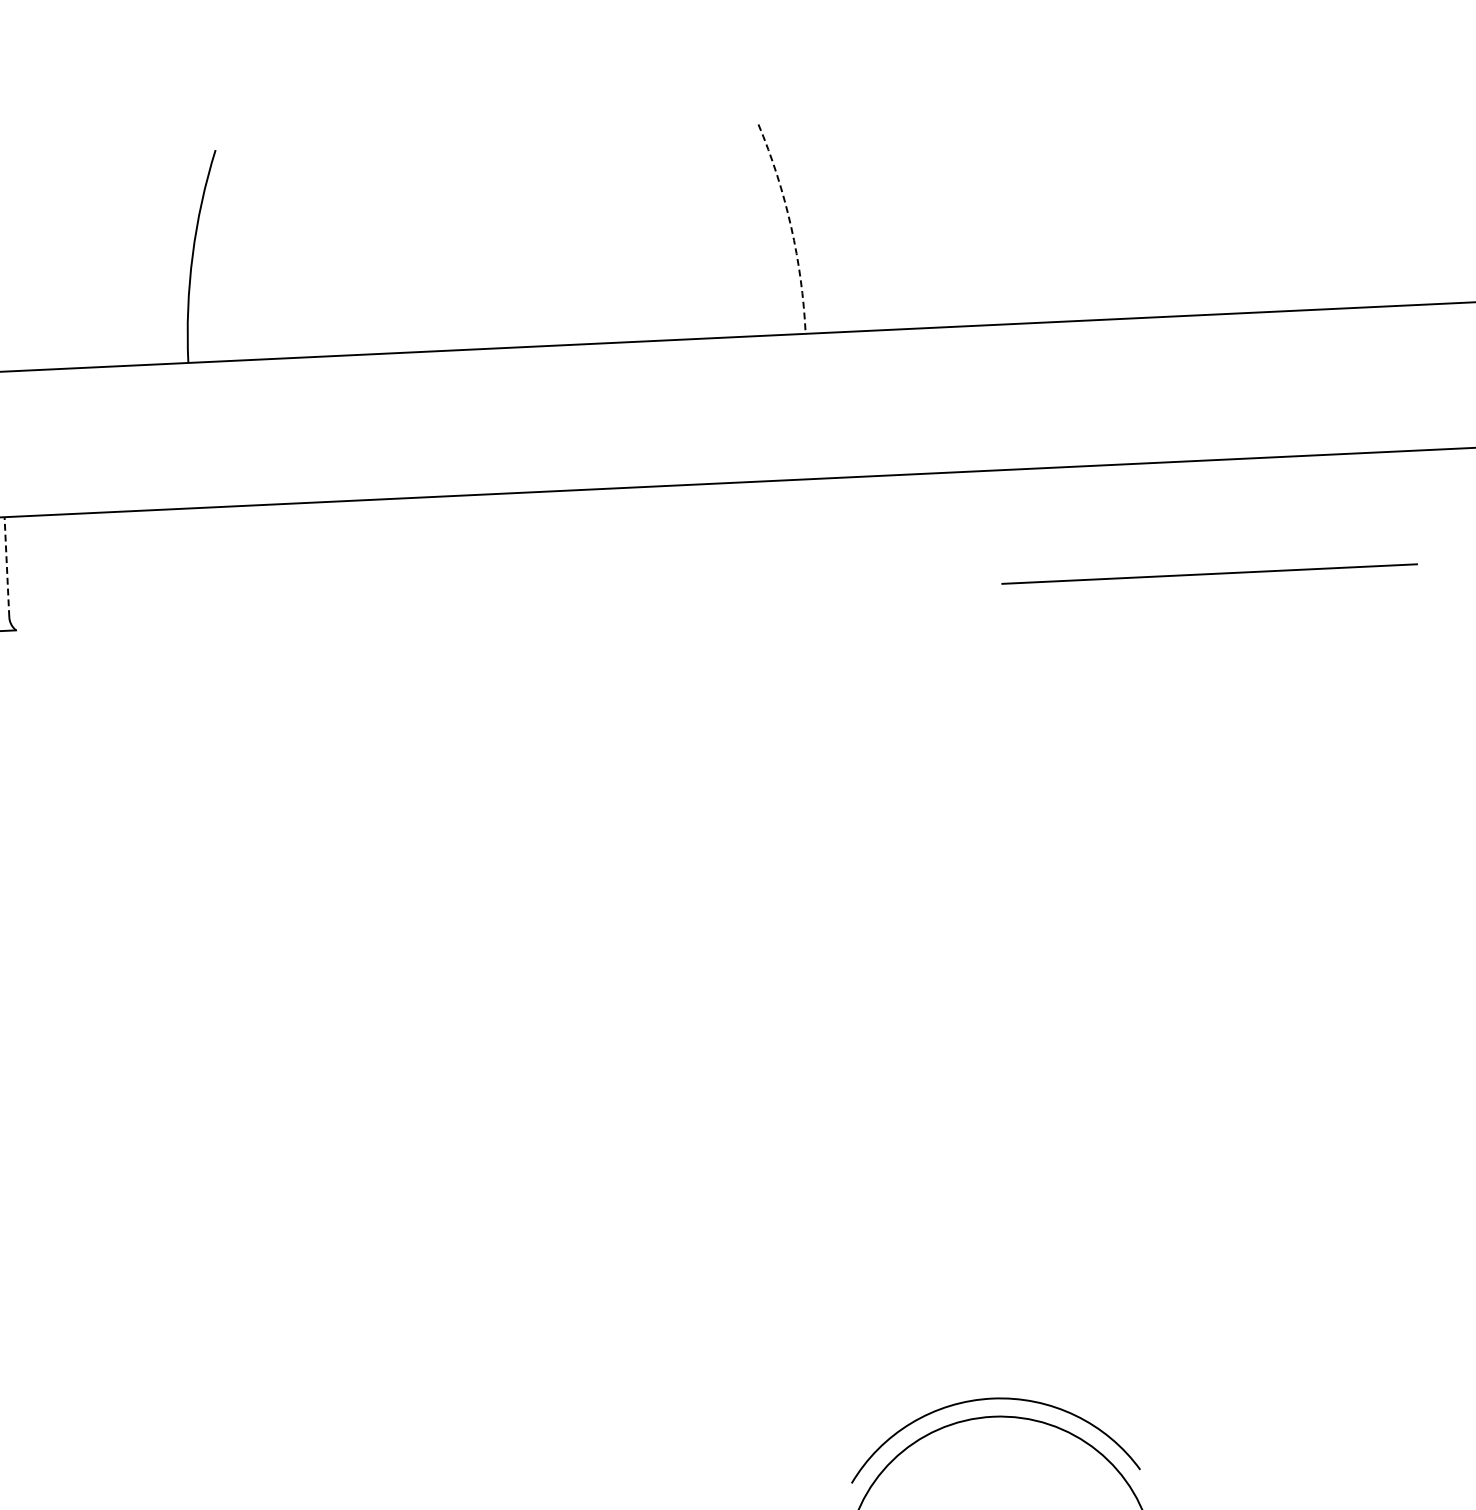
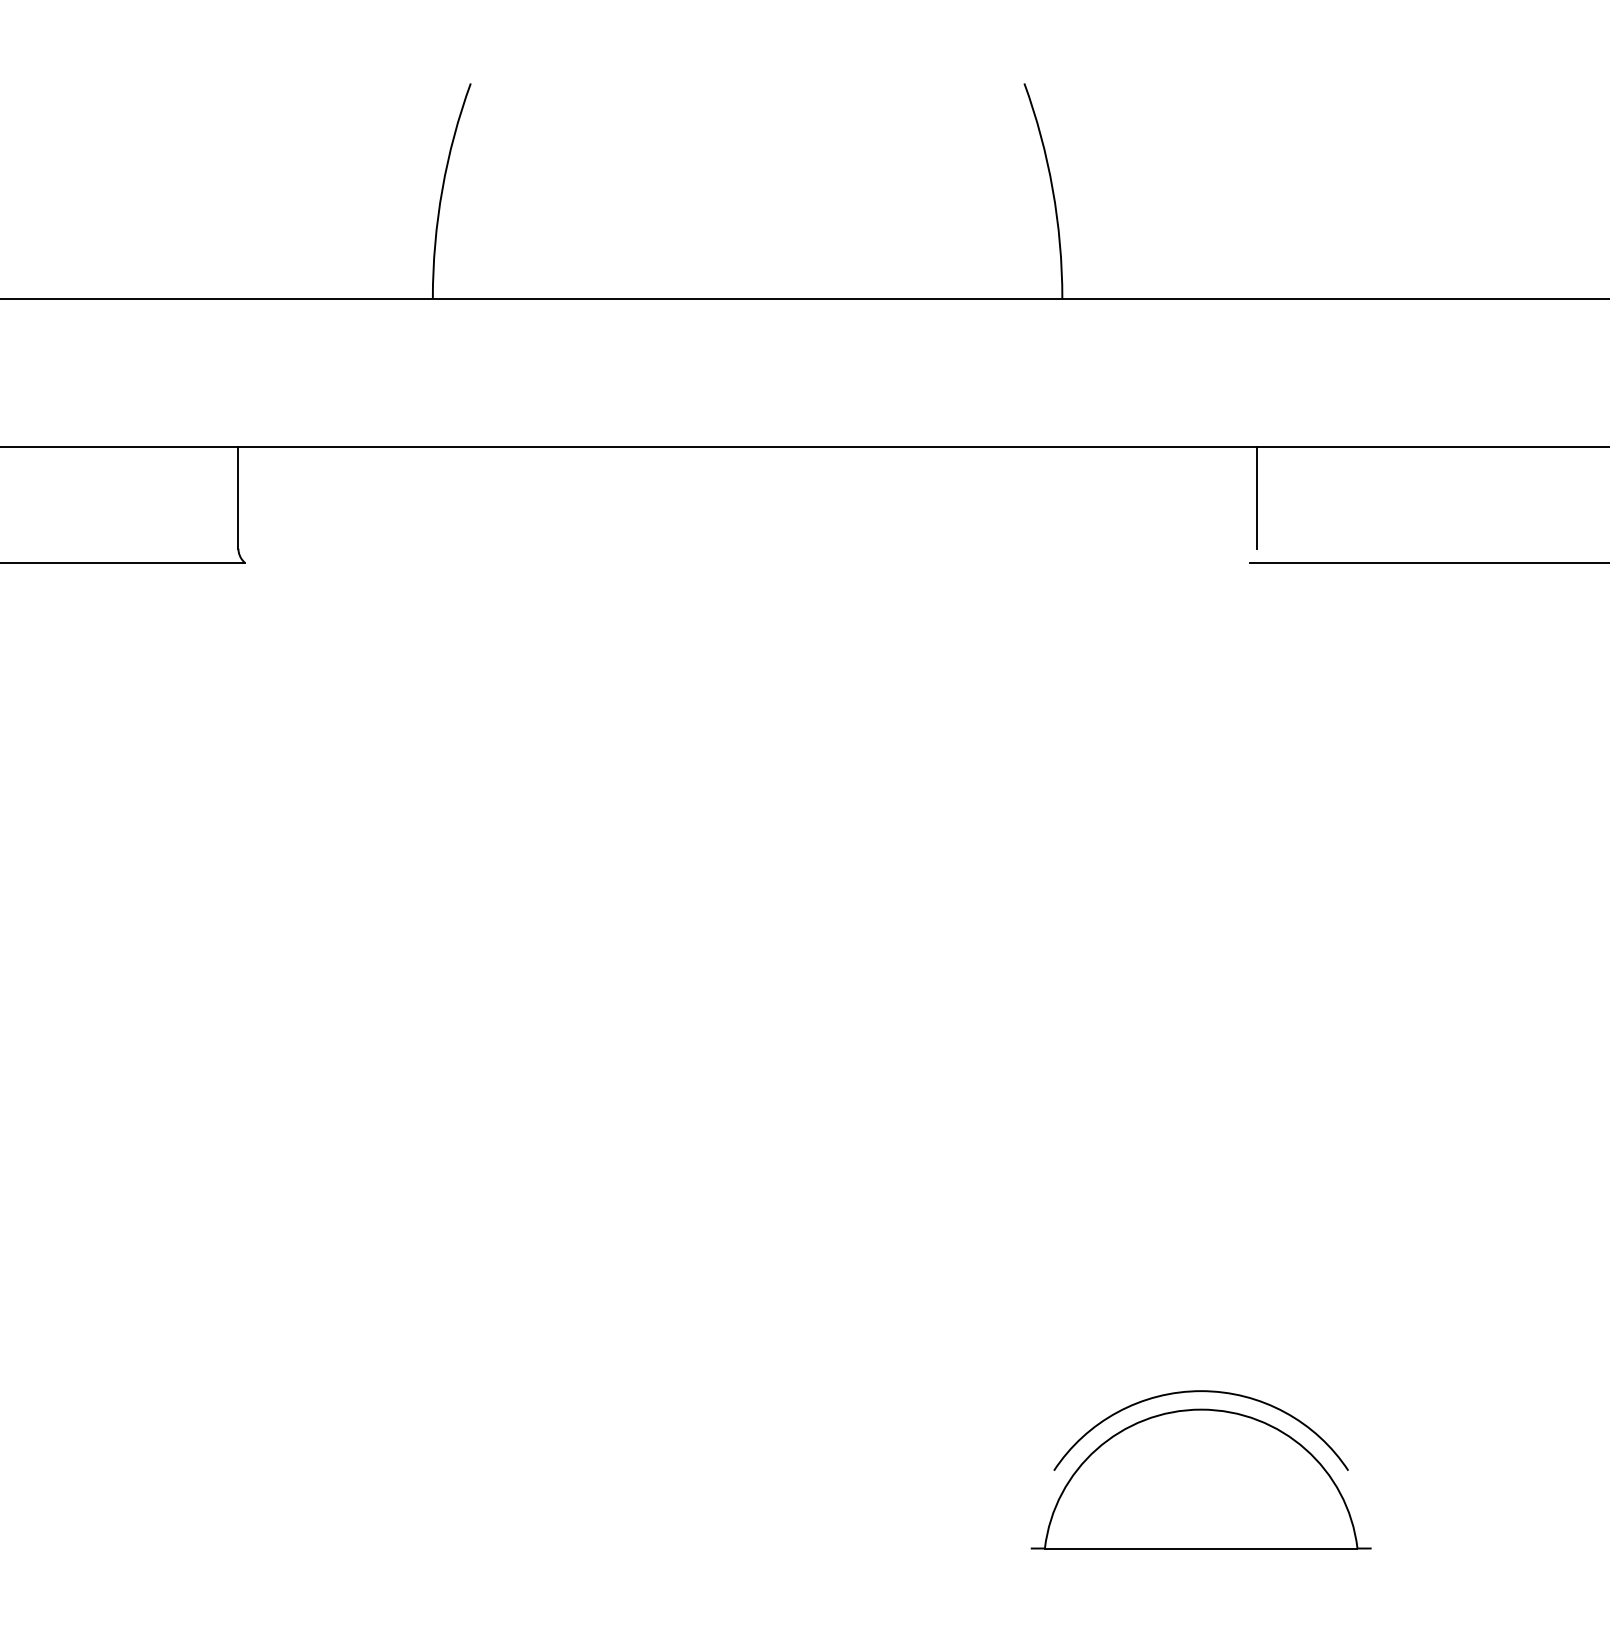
arc: (790, 227) -> (1052, 189), dashed -> solid
line: (1005, 519) -> (1256, 497), added
line: (6, 566) -> (238, 497), dashed -> solid

